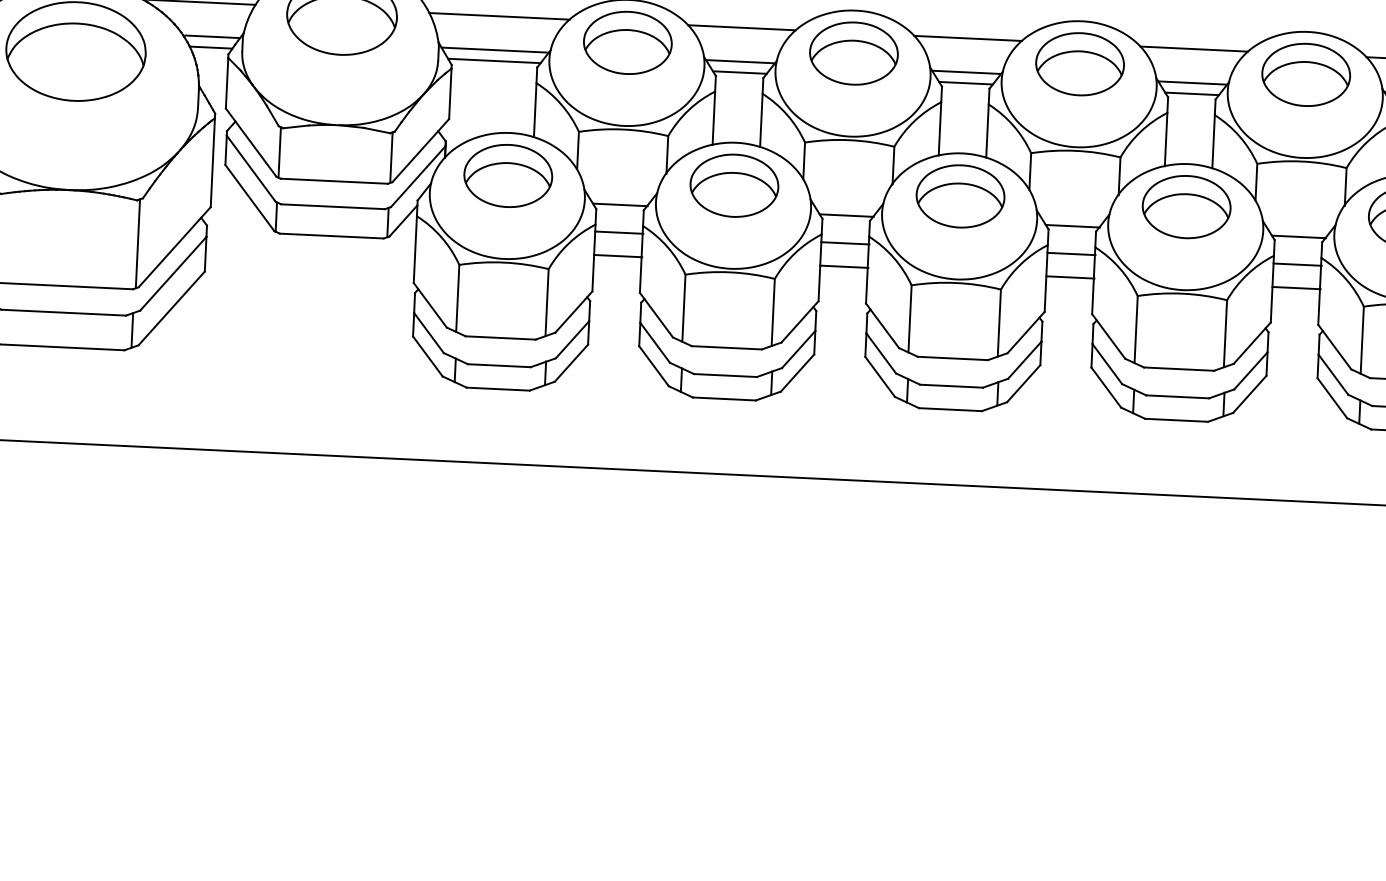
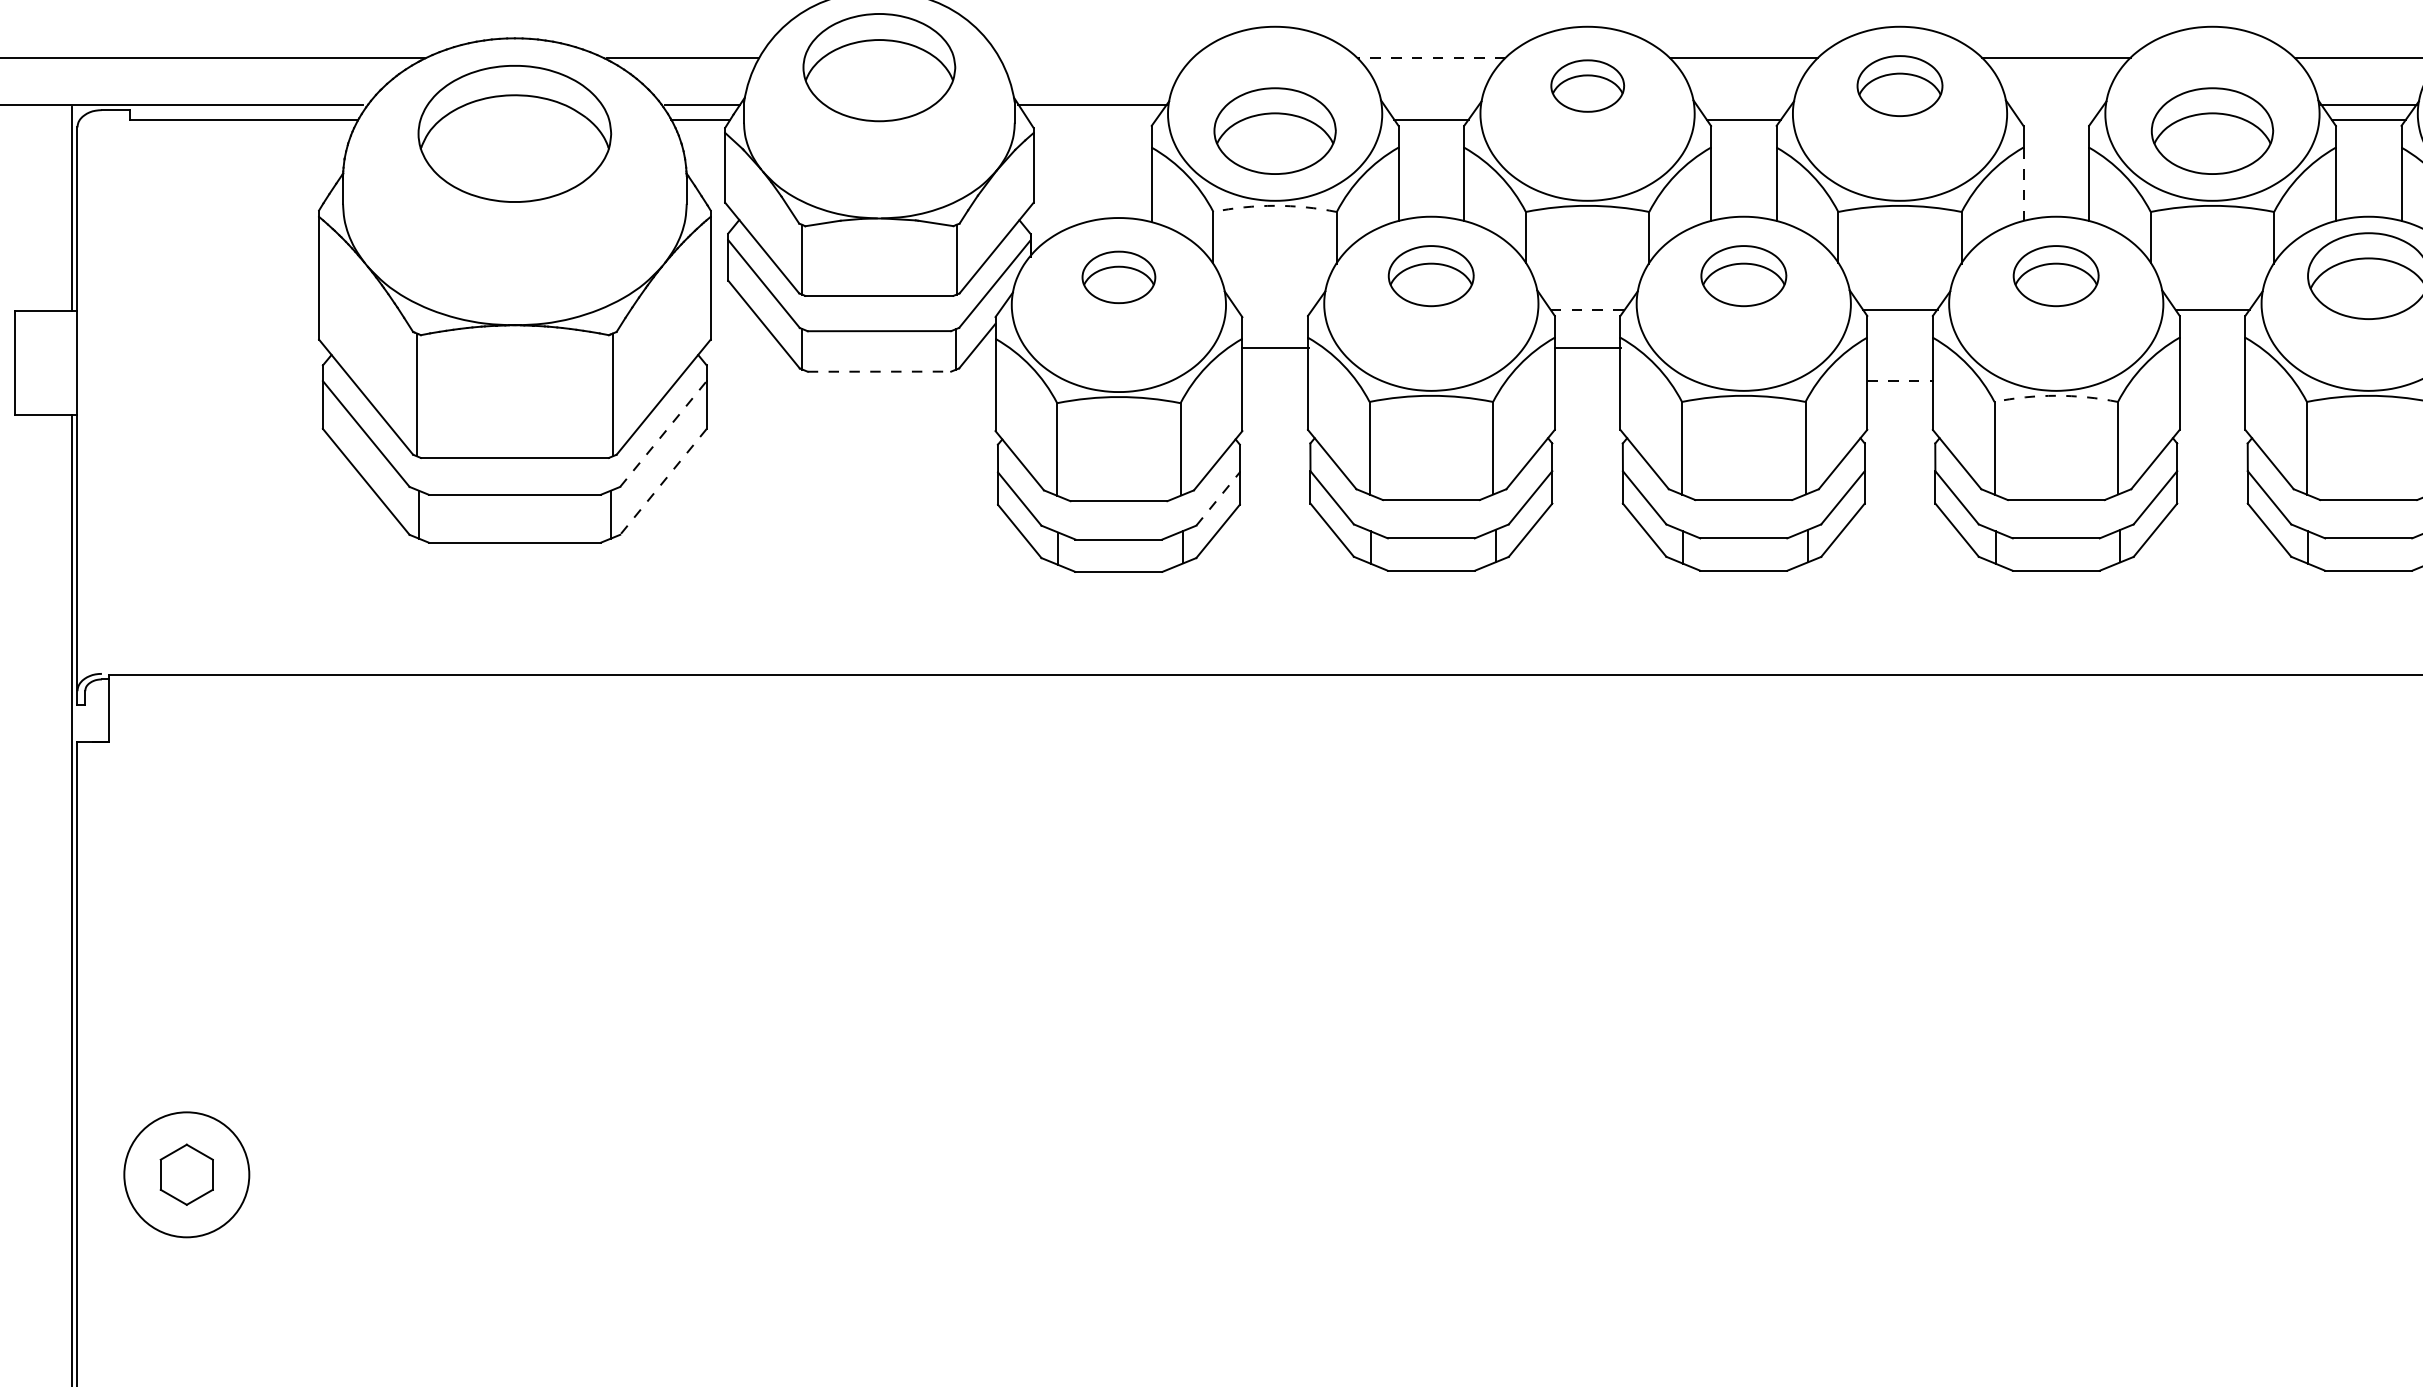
line: (499, 16) -> (1096, 57), removed
line: (741, 27) -> (1430, 57), solid -> dashed
part: (627, 42) -> (1274, 130), moved
part: (853, 53) -> (1587, 85), size x0.6
line: (494, 60) -> (1092, 119), removed
line: (740, 61) -> (1431, 104), removed
part: (1079, 63) -> (1899, 85), size x0.7
line: (966, 72) -> (1743, 104), removed
part: (1306, 74) -> (2212, 130), moved
line: (1192, 82) -> (2056, 104), removed
line: (1192, 93) -> (2056, 119), removed
arc: (624, 129) -> (1275, 205), solid -> dashed
line: (1166, 139) -> (2023, 184), solid -> dashed
part: (507, 176) -> (1118, 277), size x0.6
part: (733, 185) -> (1430, 275), size x0.7
part: (960, 195) -> (1743, 275), size x0.7
line: (620, 204) -> (1275, 309), removed
part: (1186, 206) -> (2055, 275), size x0.7
line: (847, 215) -> (1588, 309), solid -> dashed
line: (331, 235) -> (879, 371), solid -> dashed
line: (1071, 254) -> (1900, 348), removed
line: (618, 255) -> (1275, 380), removed
line: (1297, 264) -> (2212, 348), removed
line: (843, 266) -> (1587, 380), removed
line: (173, 273) -> (663, 433), solid -> dashed
line: (1070, 277) -> (1900, 380), solid -> dashed
line: (1296, 287) -> (2212, 380), removed
arc: (1182, 293) -> (2056, 395), solid -> dashed
line: (171, 308) -> (663, 482), solid -> dashed
line: (572, 339) -> (1218, 498), solid -> dashed

